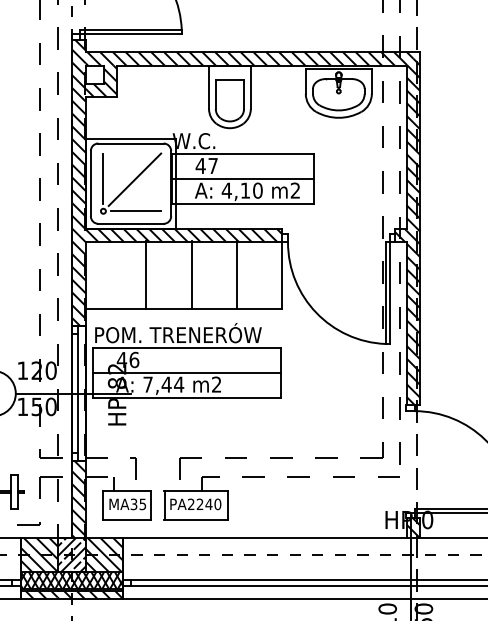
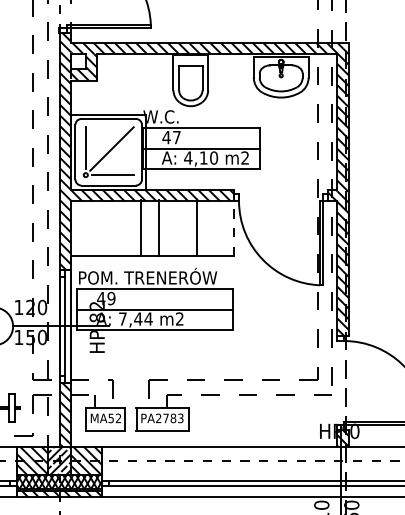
line: (146, 274) -> (140, 227), moved
line: (282, 274) -> (234, 227), solid -> dashed
text: (134, 359) -> (111, 298), 46 -> 49
text: (137, 504) -> (114, 418), MA35 -> MA52
text: (209, 504) -> (173, 418), PA2240 -> PA2783

